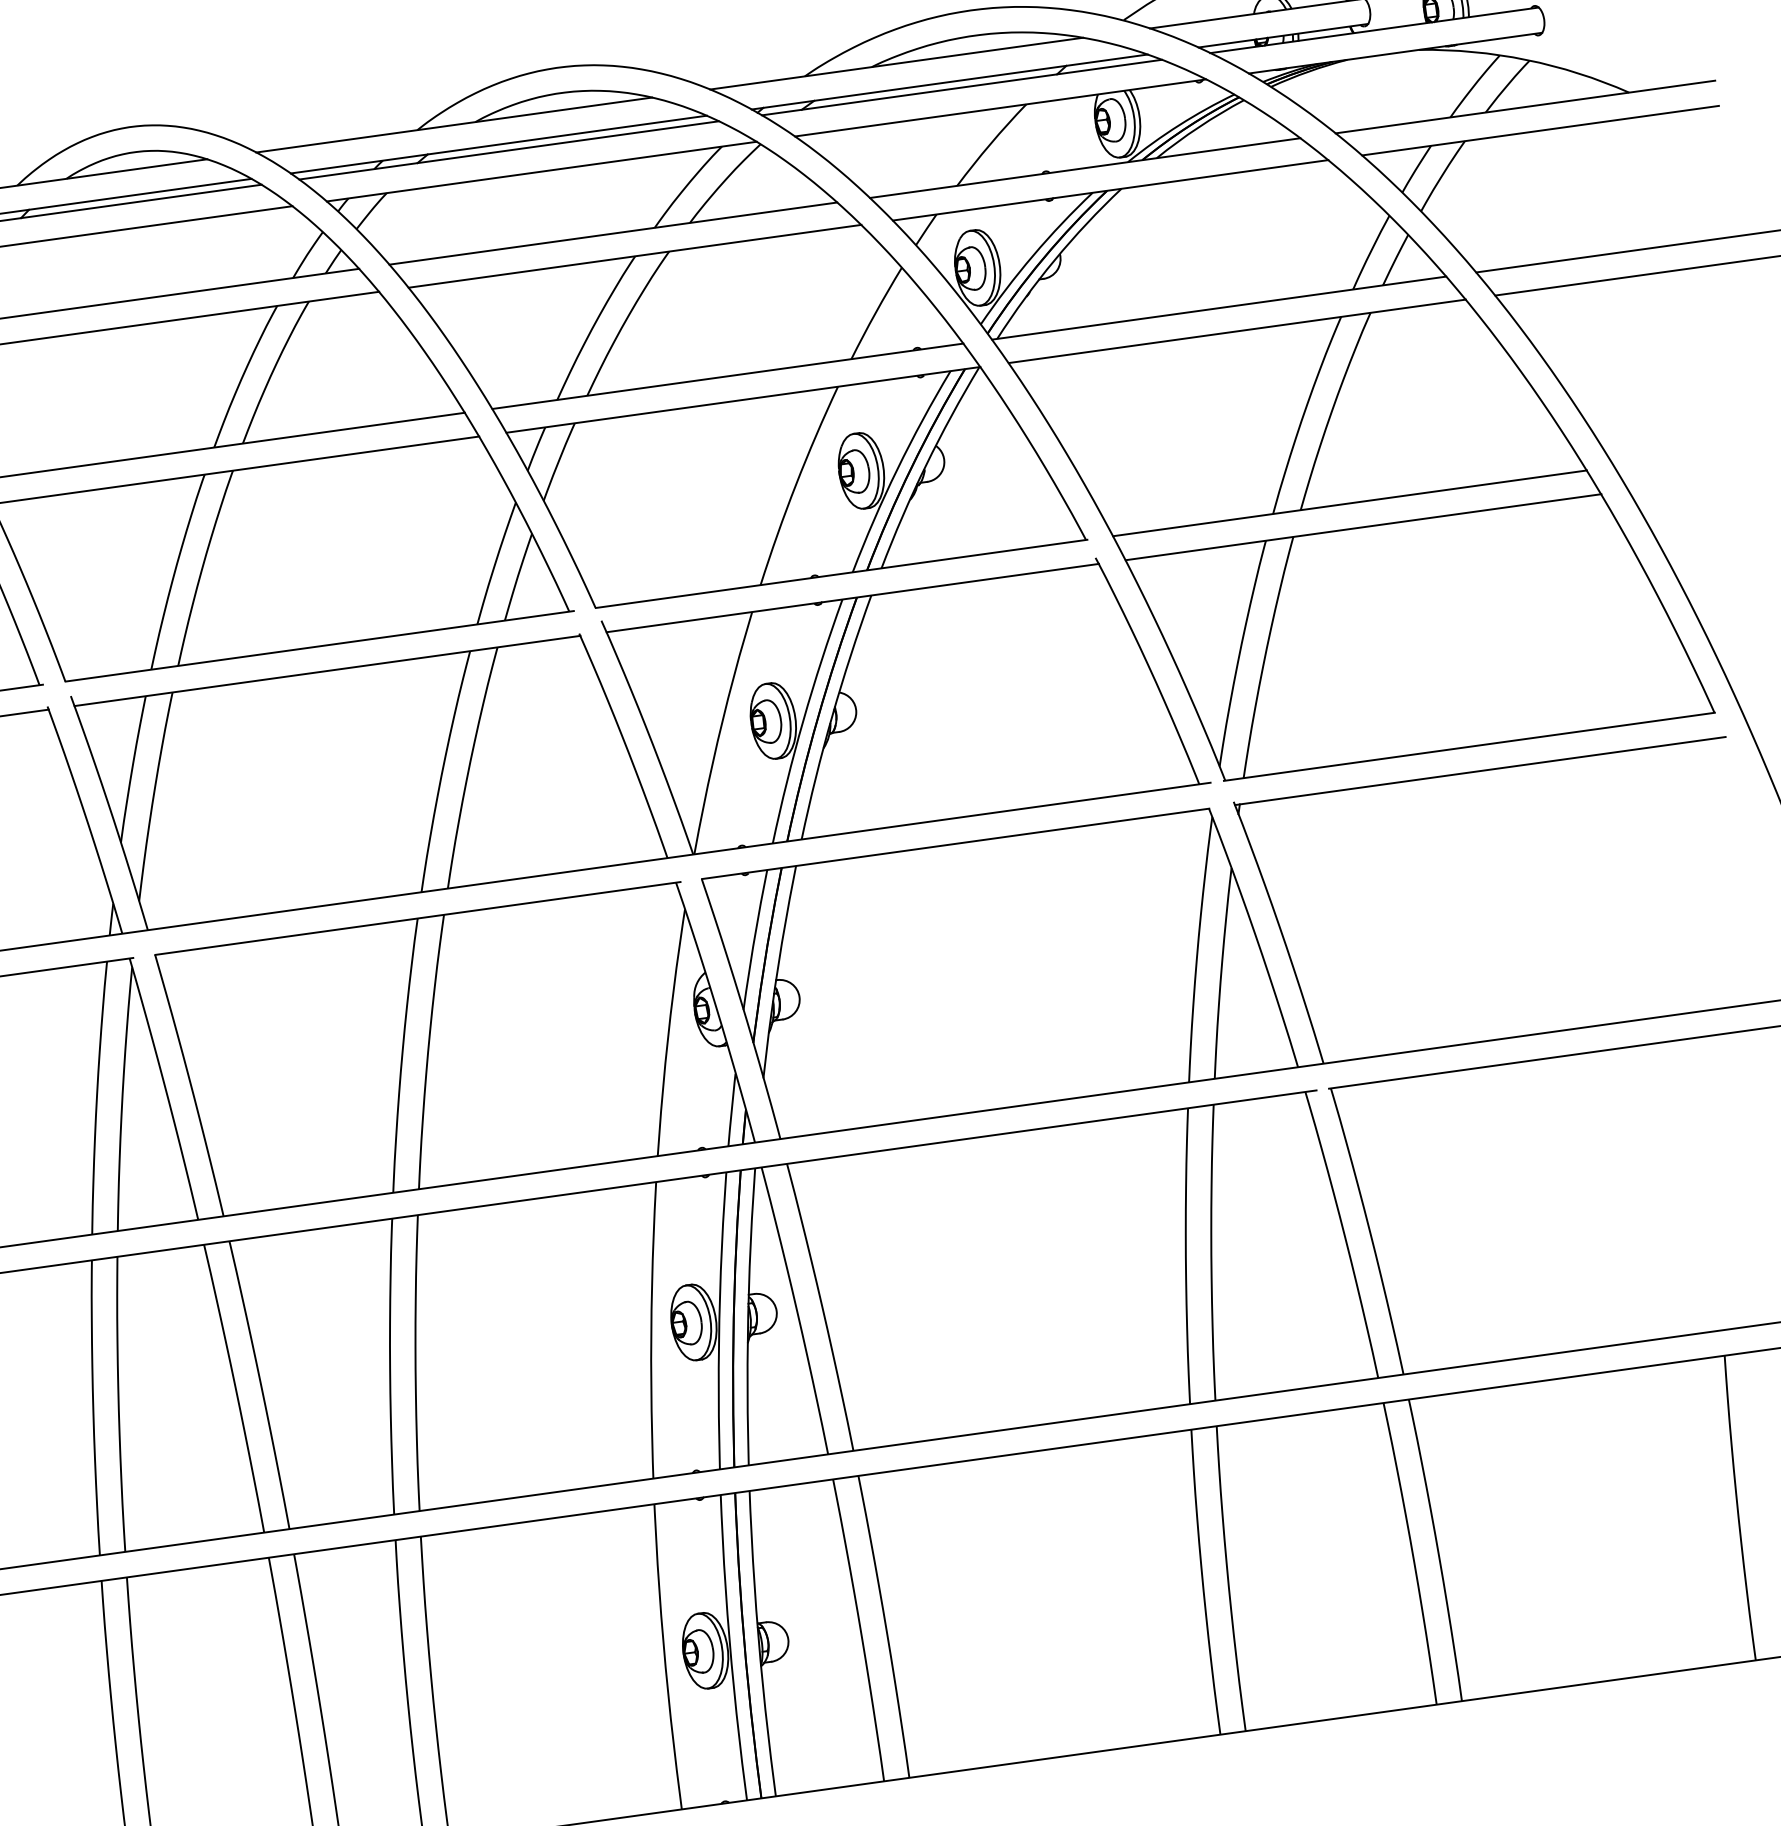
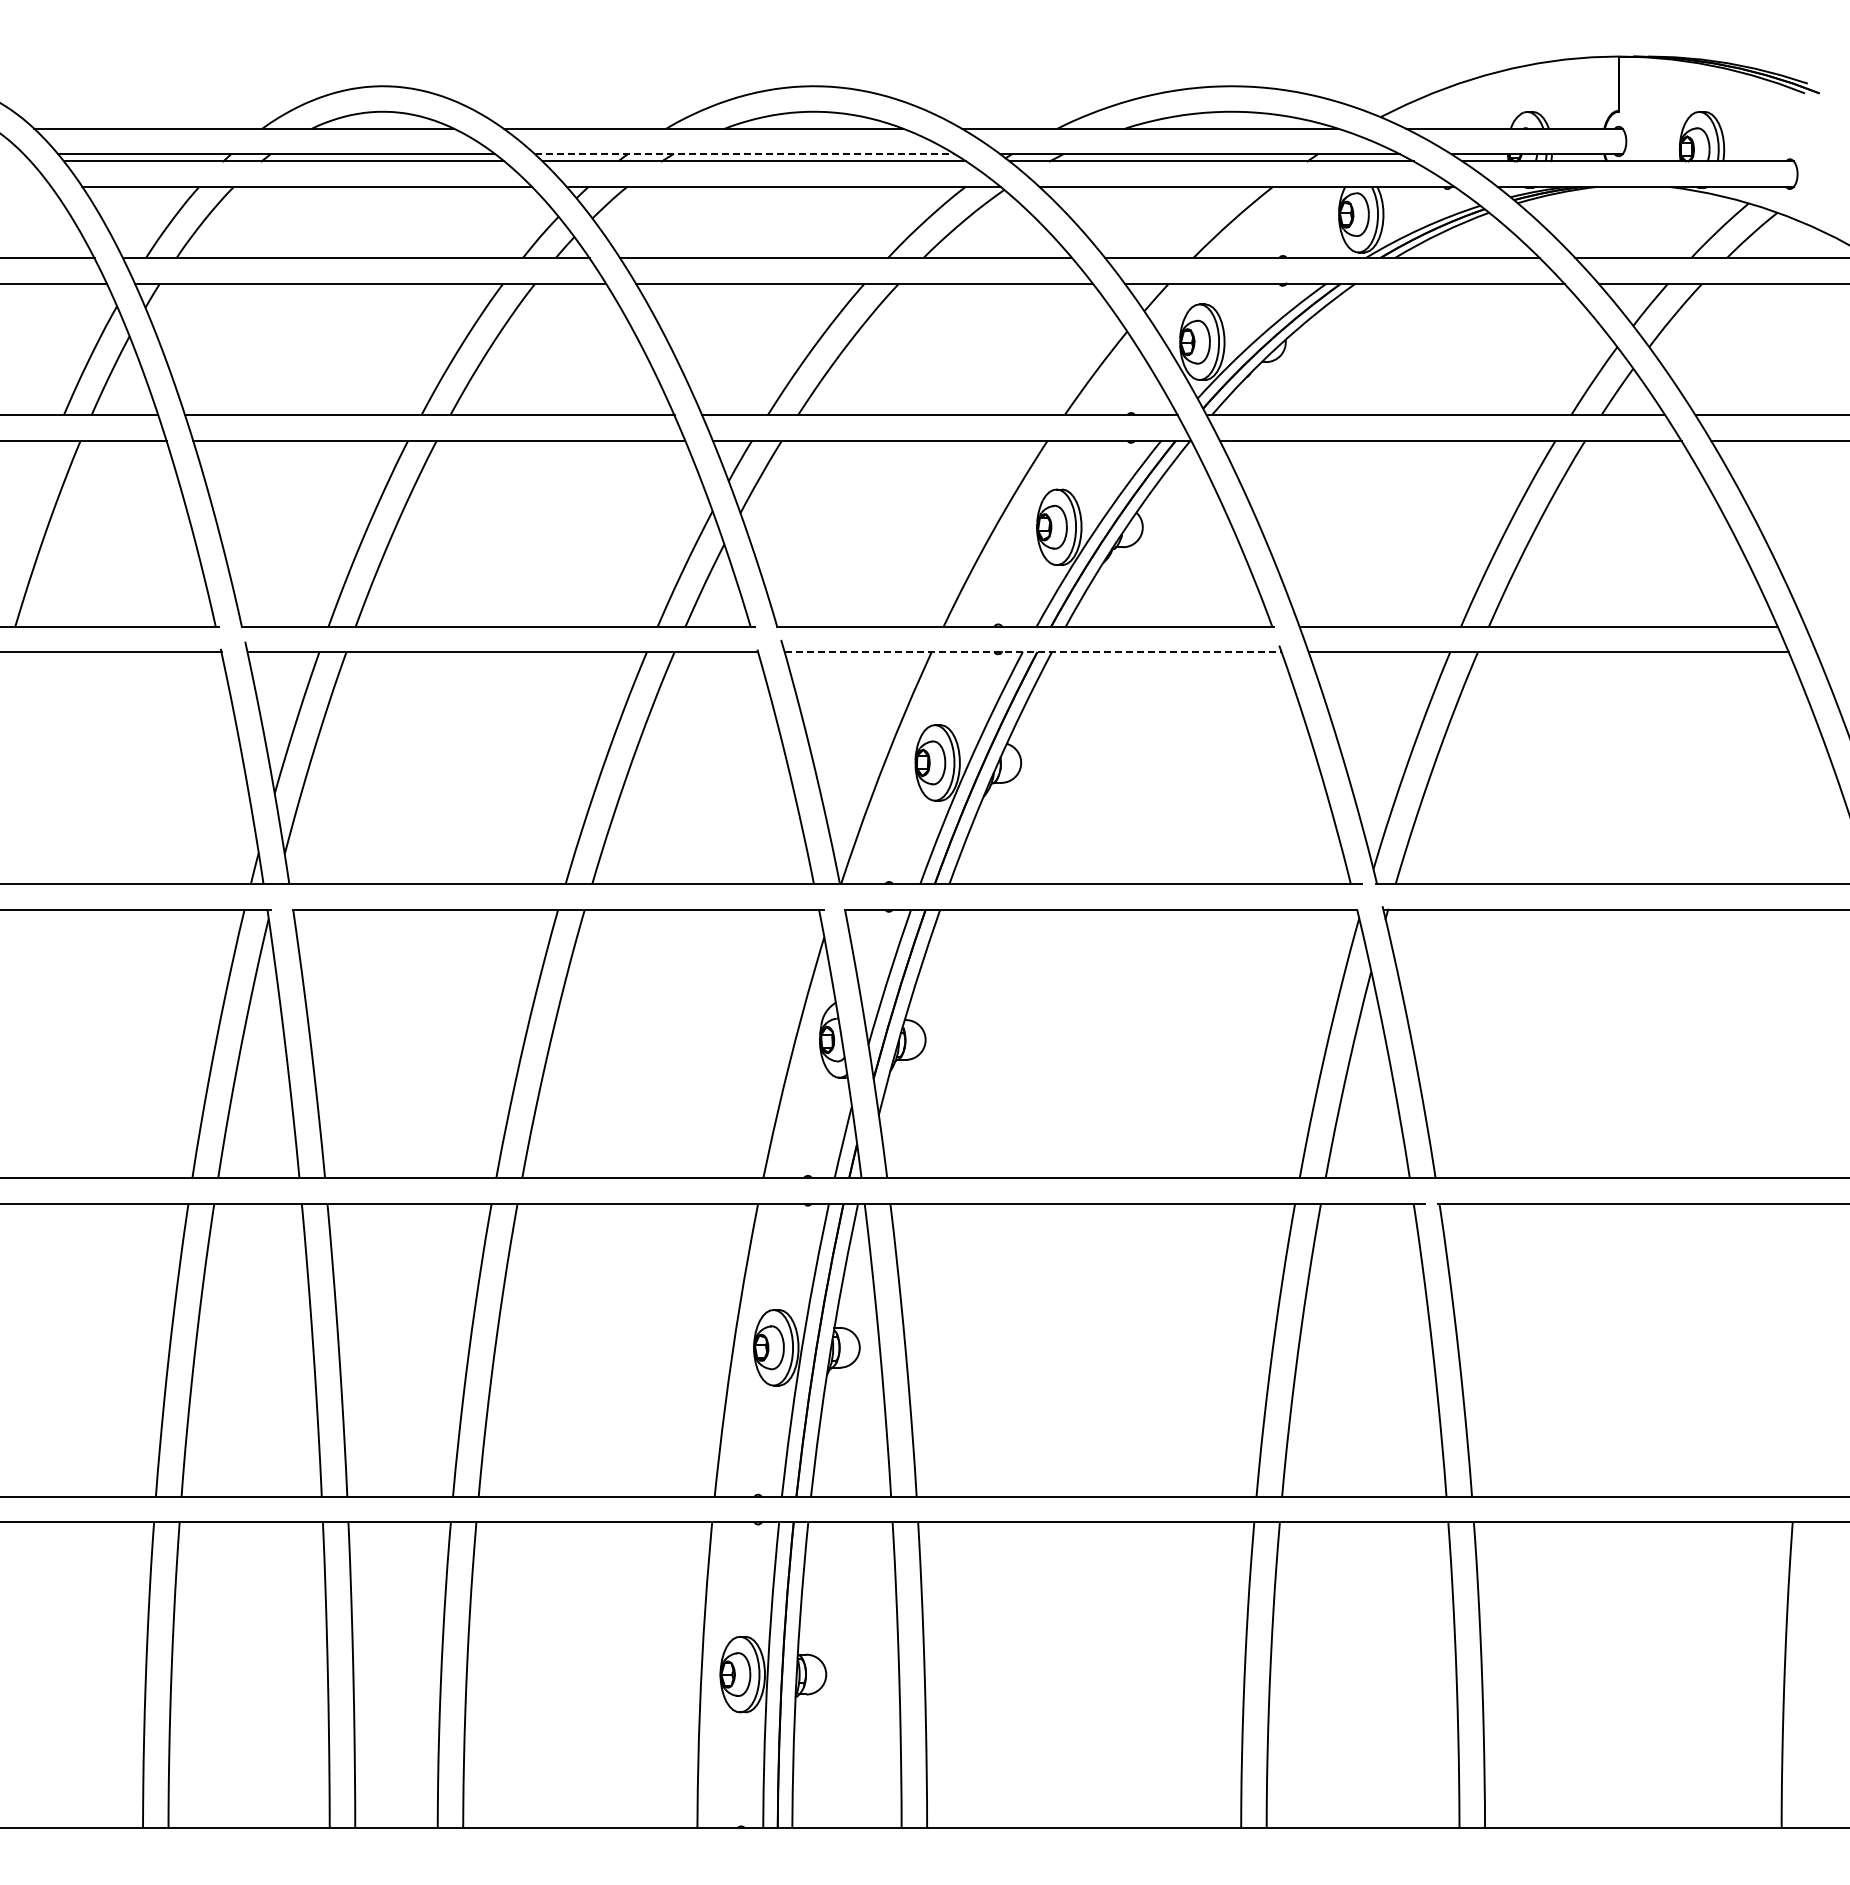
line: (499, 144) -> (745, 154), solid -> dashed
line: (853, 598) -> (1033, 652), solid -> dashed

